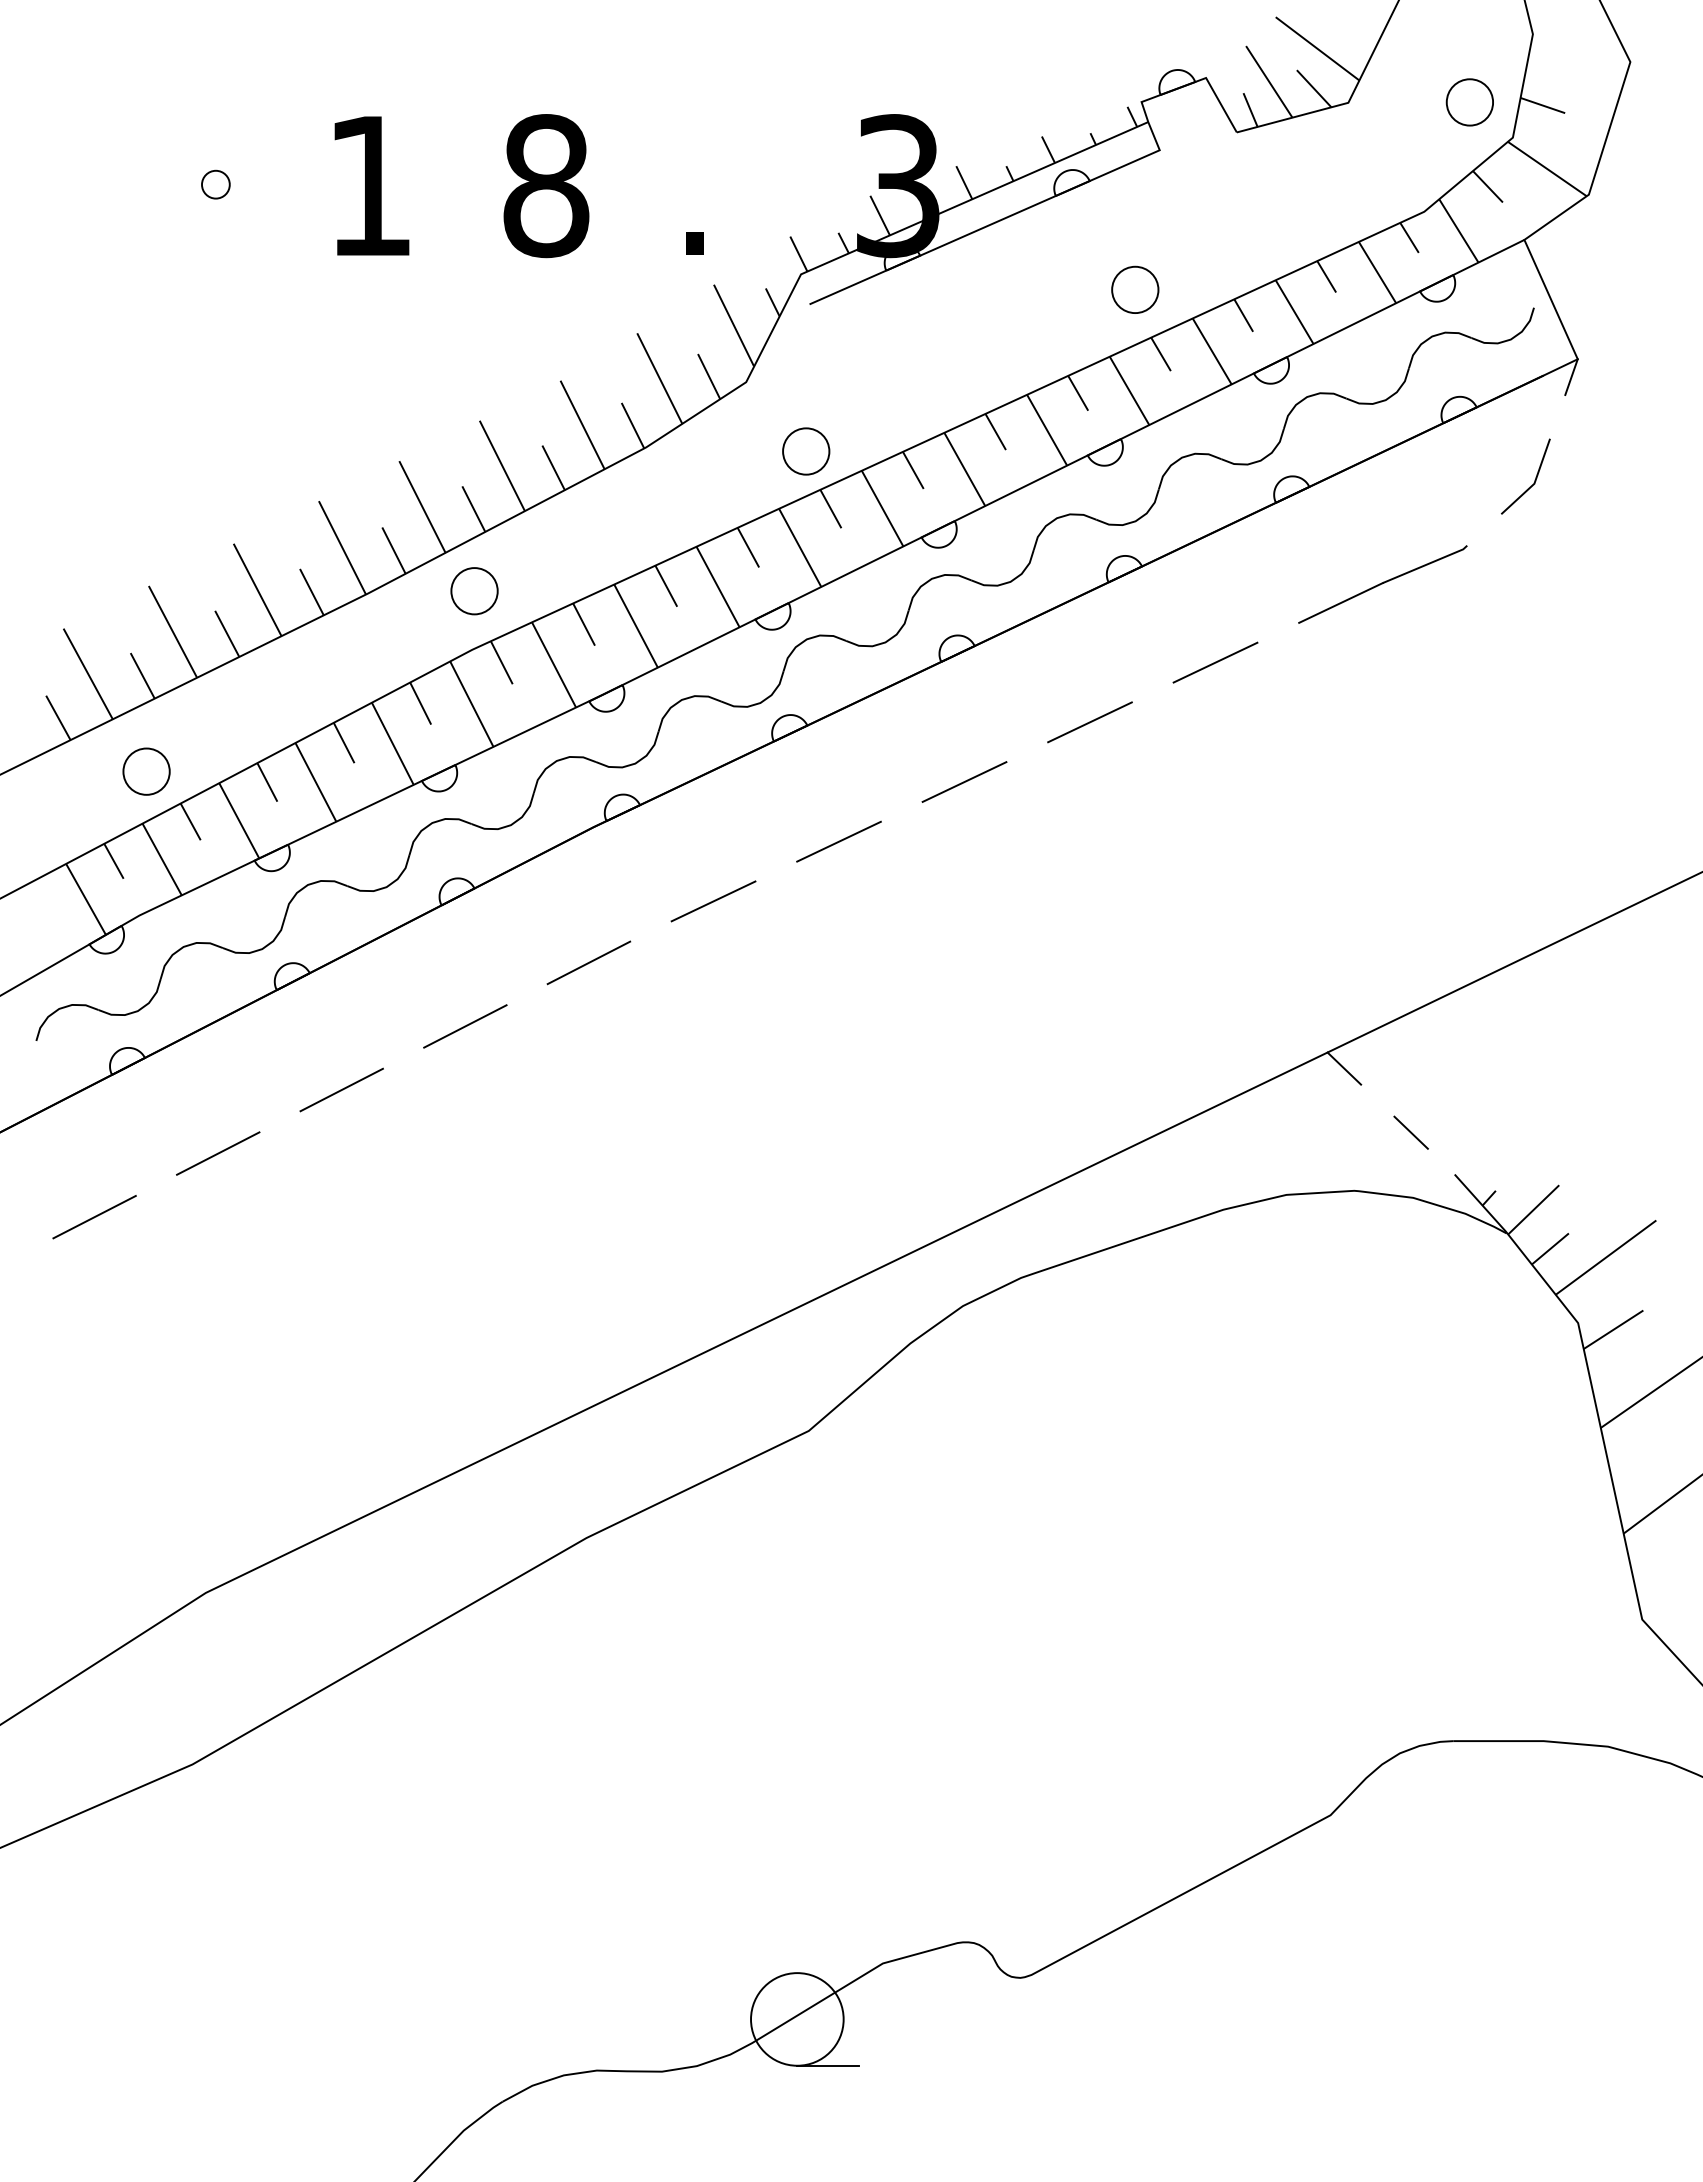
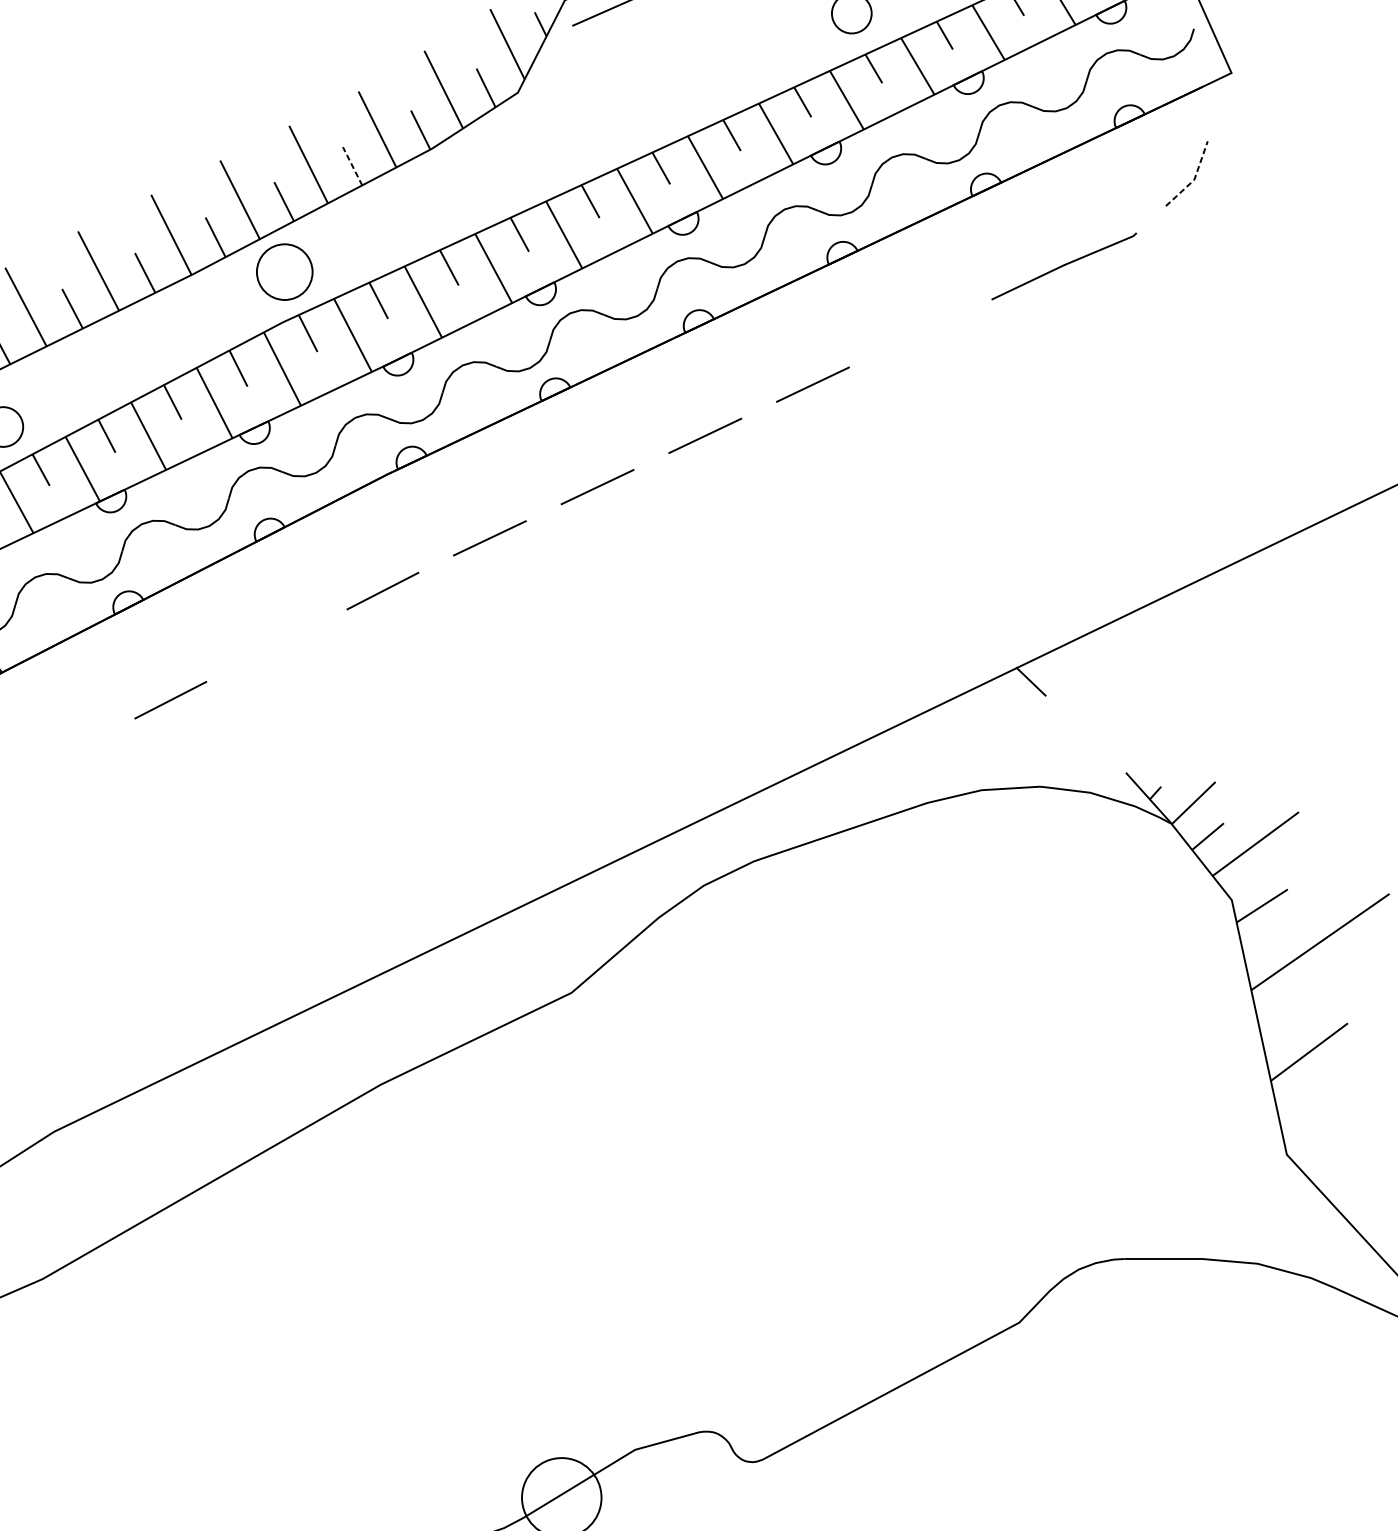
line: (1571, 377) -> (1226, 88), removed
circle: (806, 451) -> (569, 152), removed
line: (553, 467) -> (352, 165), solid -> dashed
line: (1534, 482) -> (1194, 178), solid -> dashed
circle: (474, 591) -> (284, 272), size x1.4
line: (1215, 662) -> (920, 333), removed
line: (465, 1026) -> (276, 645), removed
line: (1410, 1132) -> (1087, 736), removed
line: (218, 1153) -> (65, 754), removed

